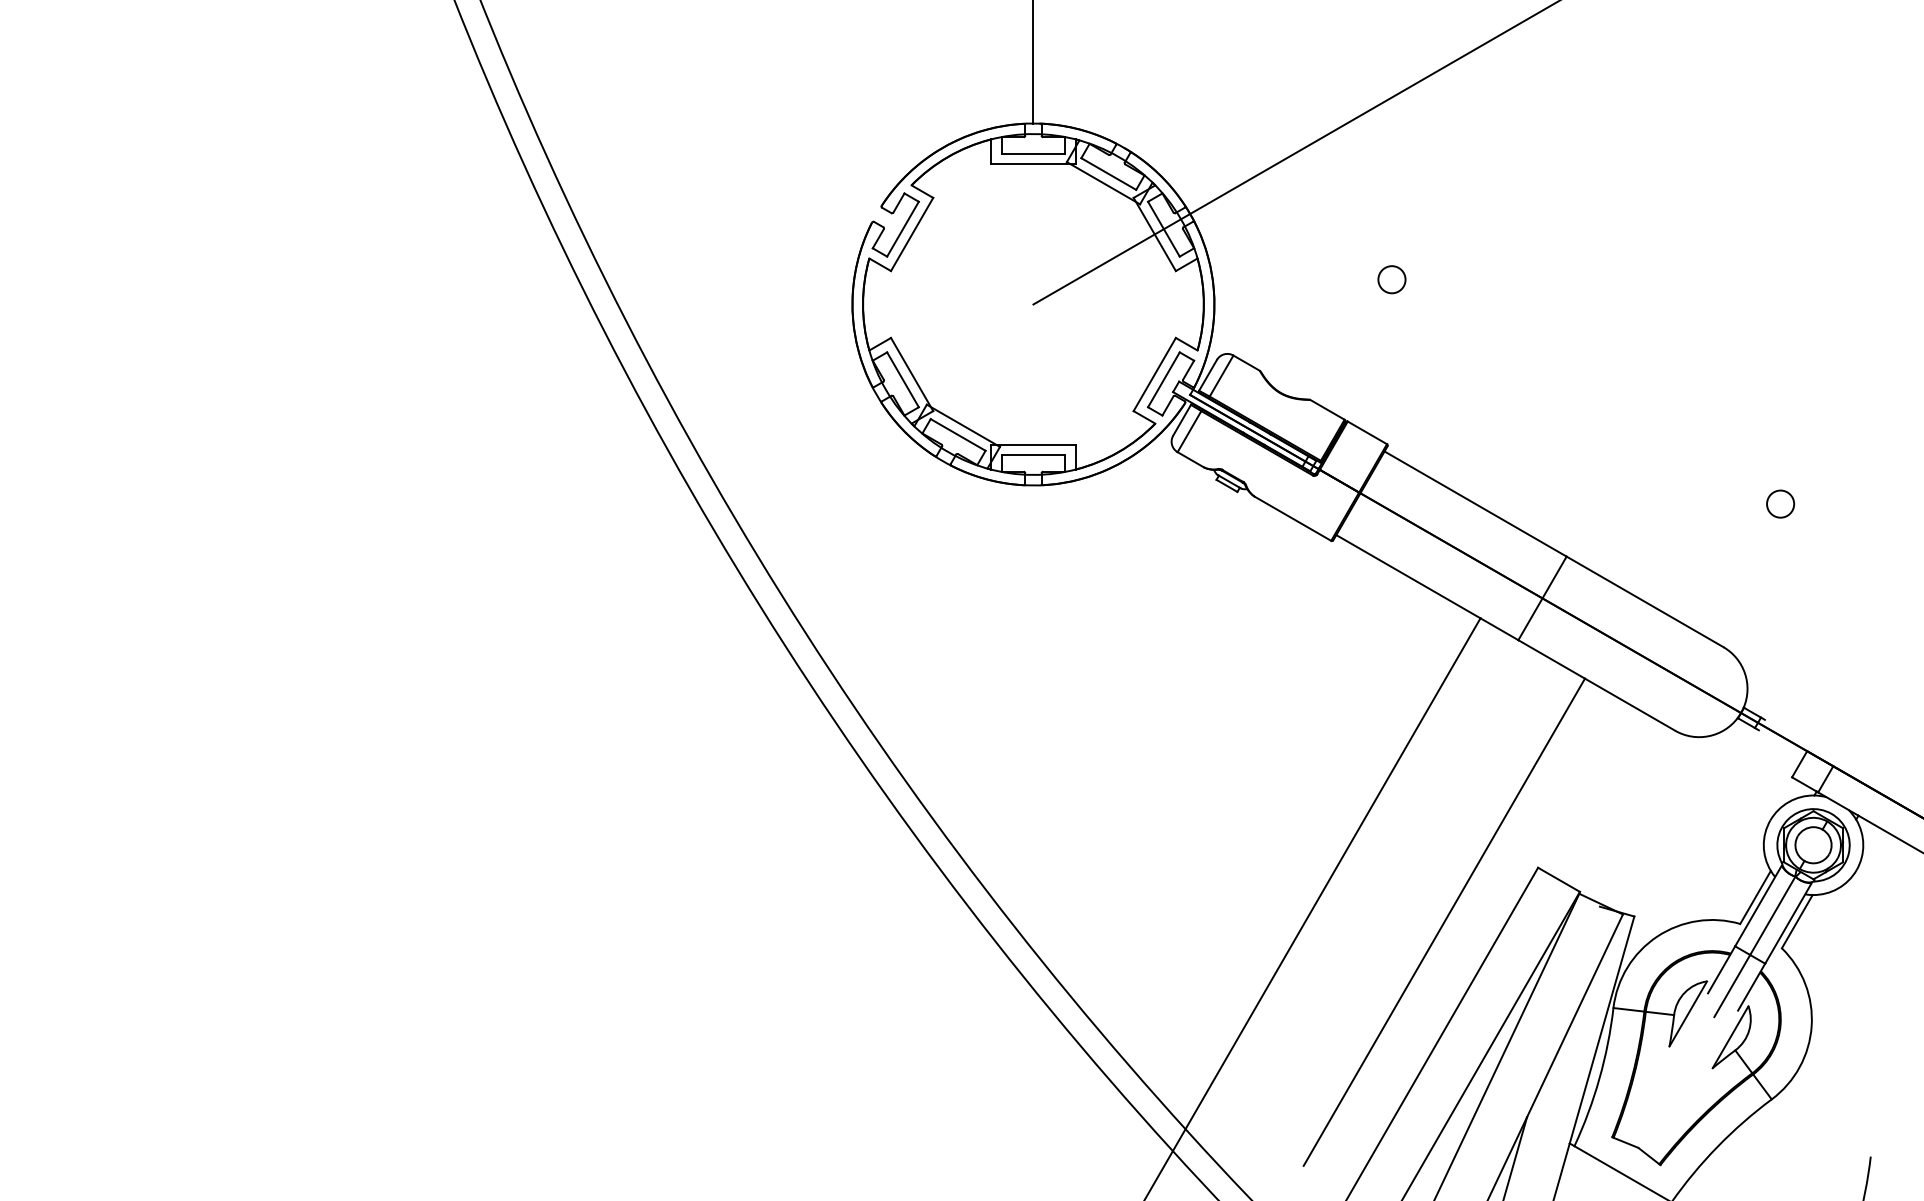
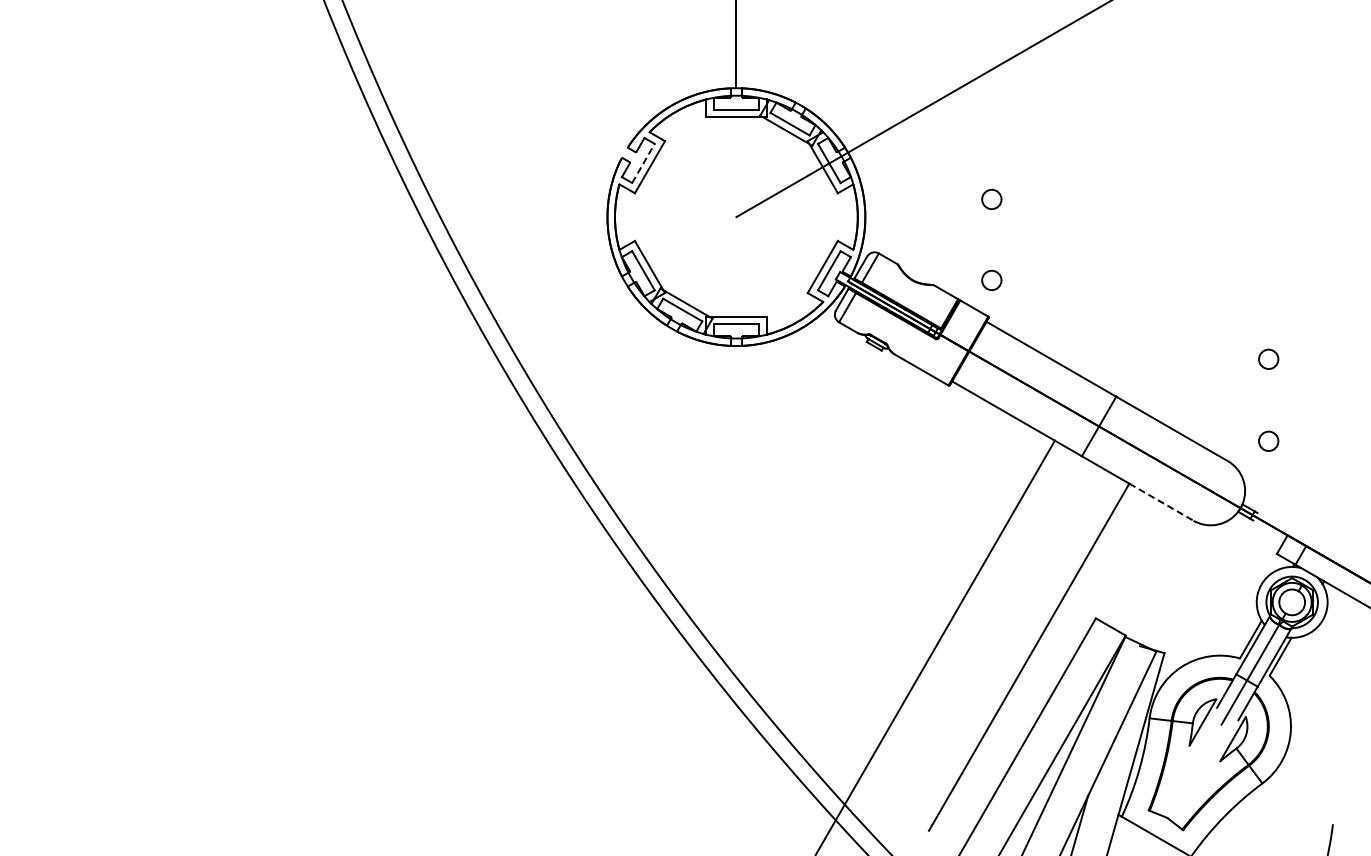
line: (903, 229) -> (643, 163), solid -> dashed
circle: (1391, 392) -> (991, 279), added
circle: (1780, 618) -> (1268, 440), added
line: (1630, 705) -> (1161, 502), solid -> dashed

